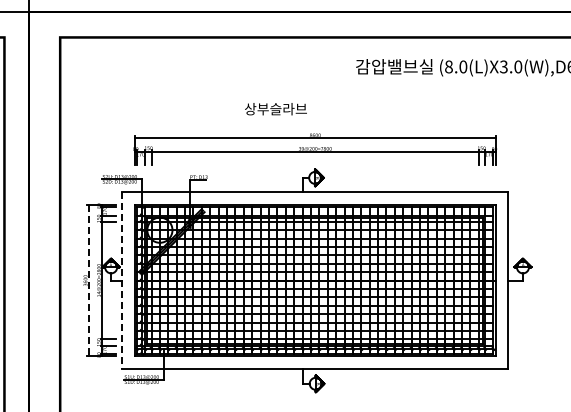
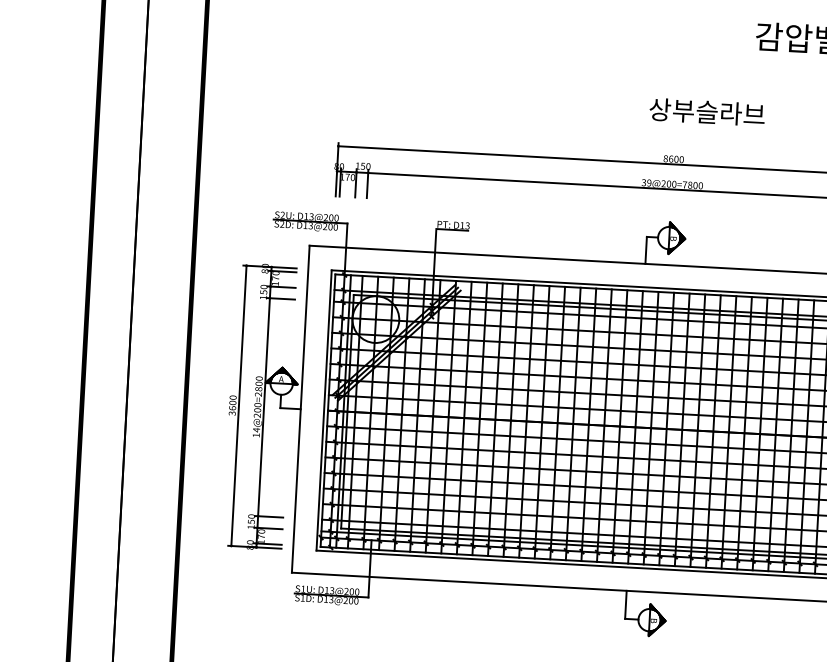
text: (275, 109) -> (706, 112), moved
line: (88, 280) -> (238, 405), dashed -> solid
line: (122, 281) -> (301, 410), dashed -> solid

